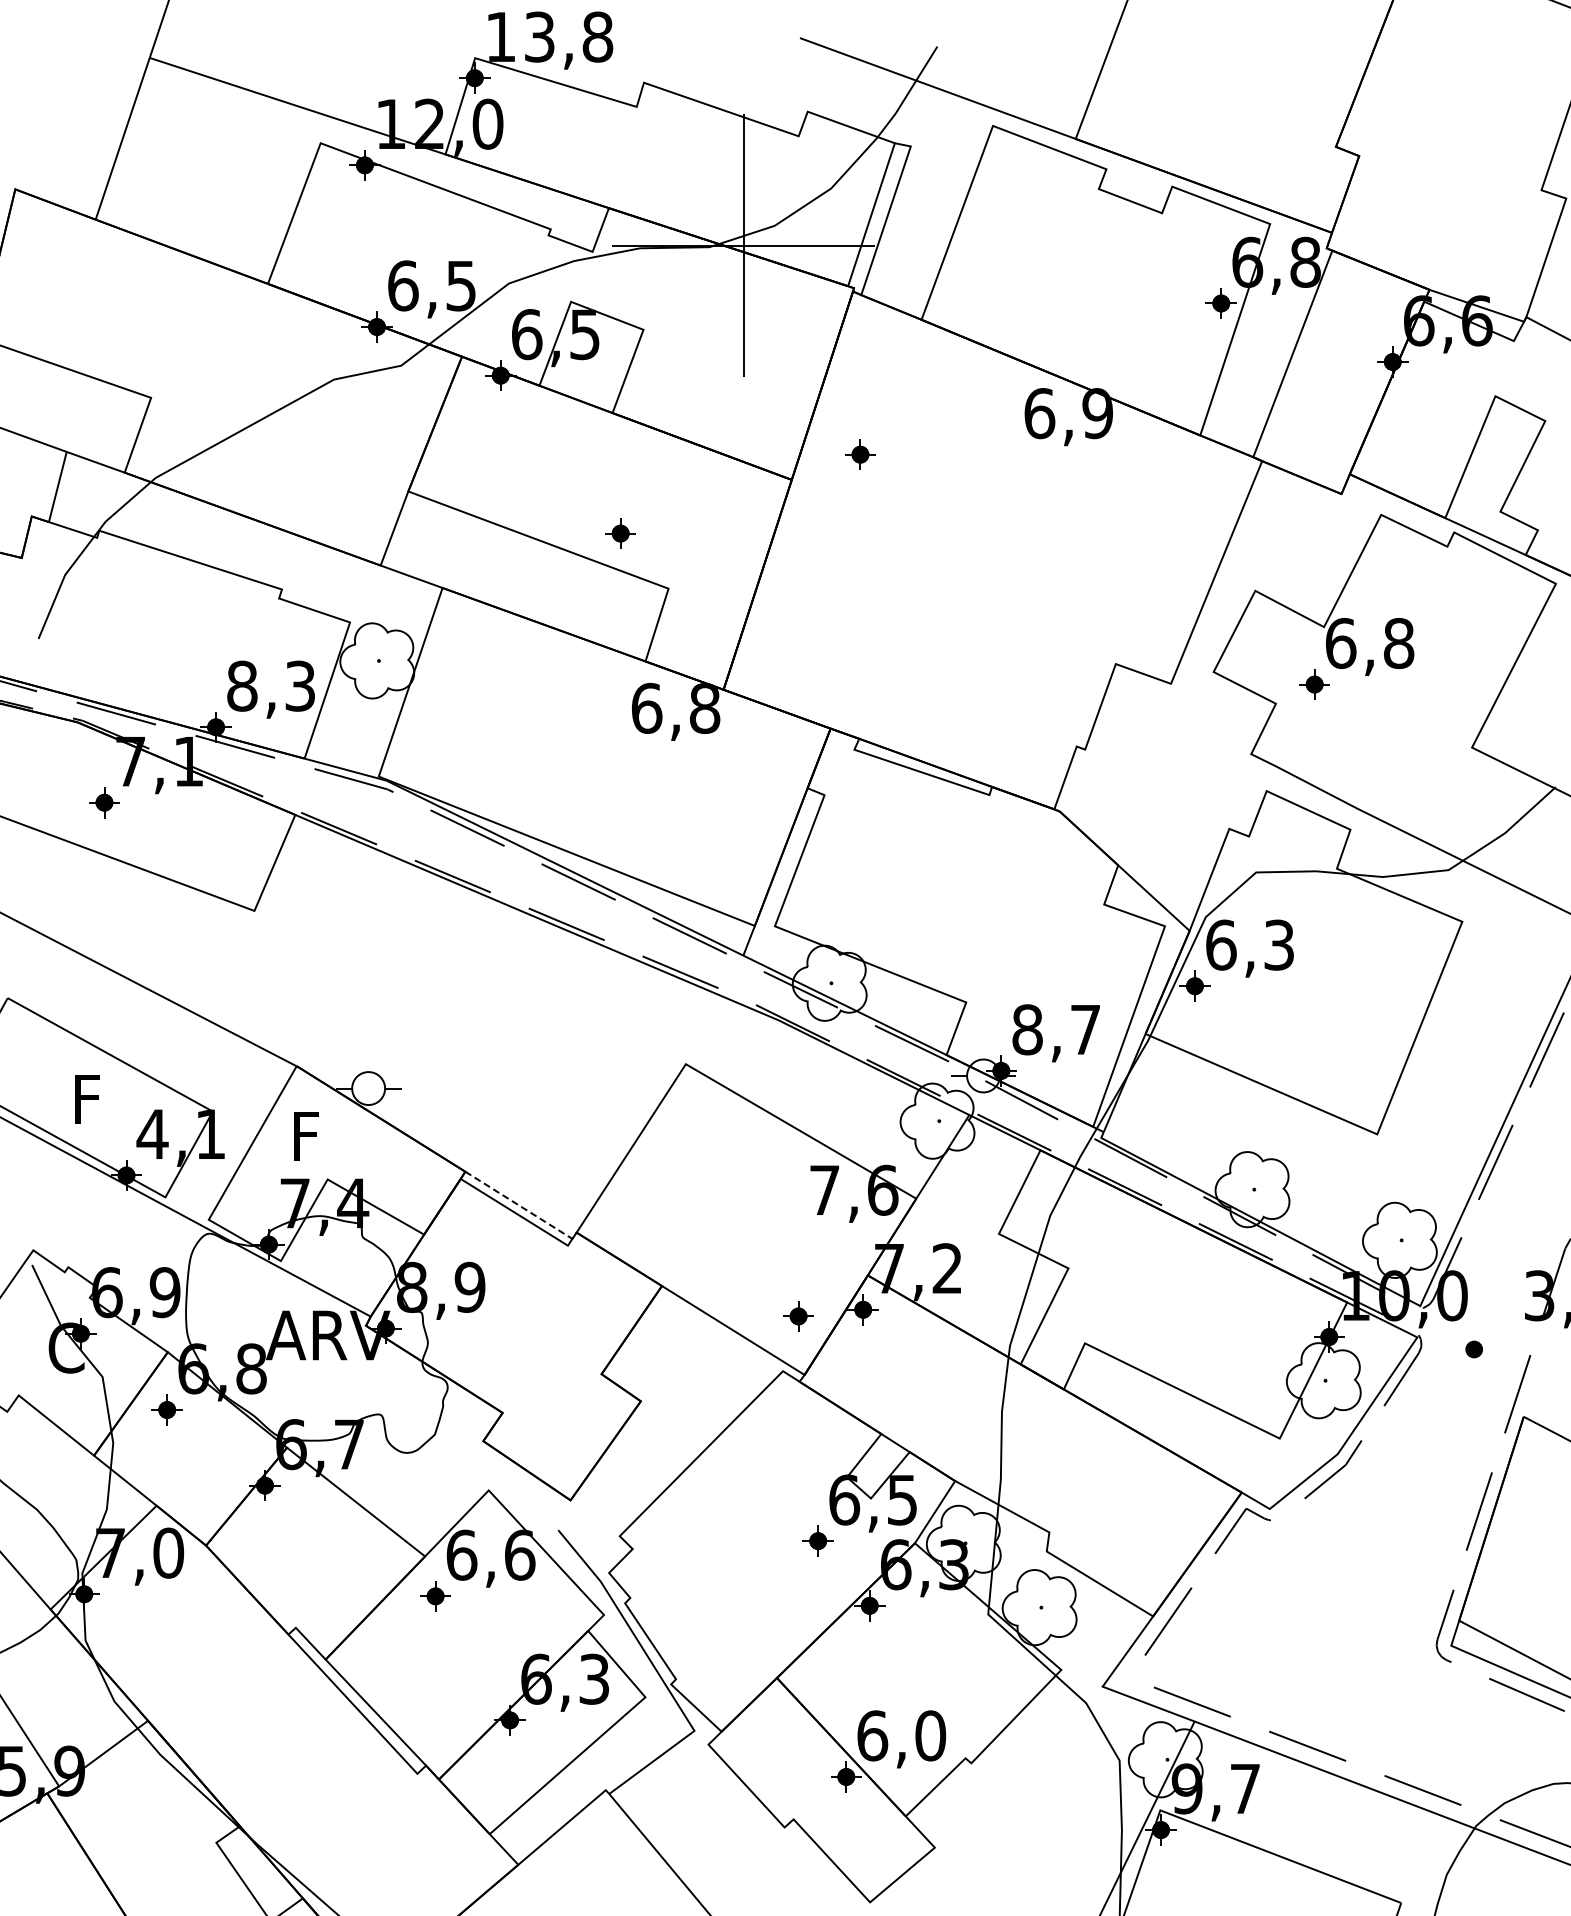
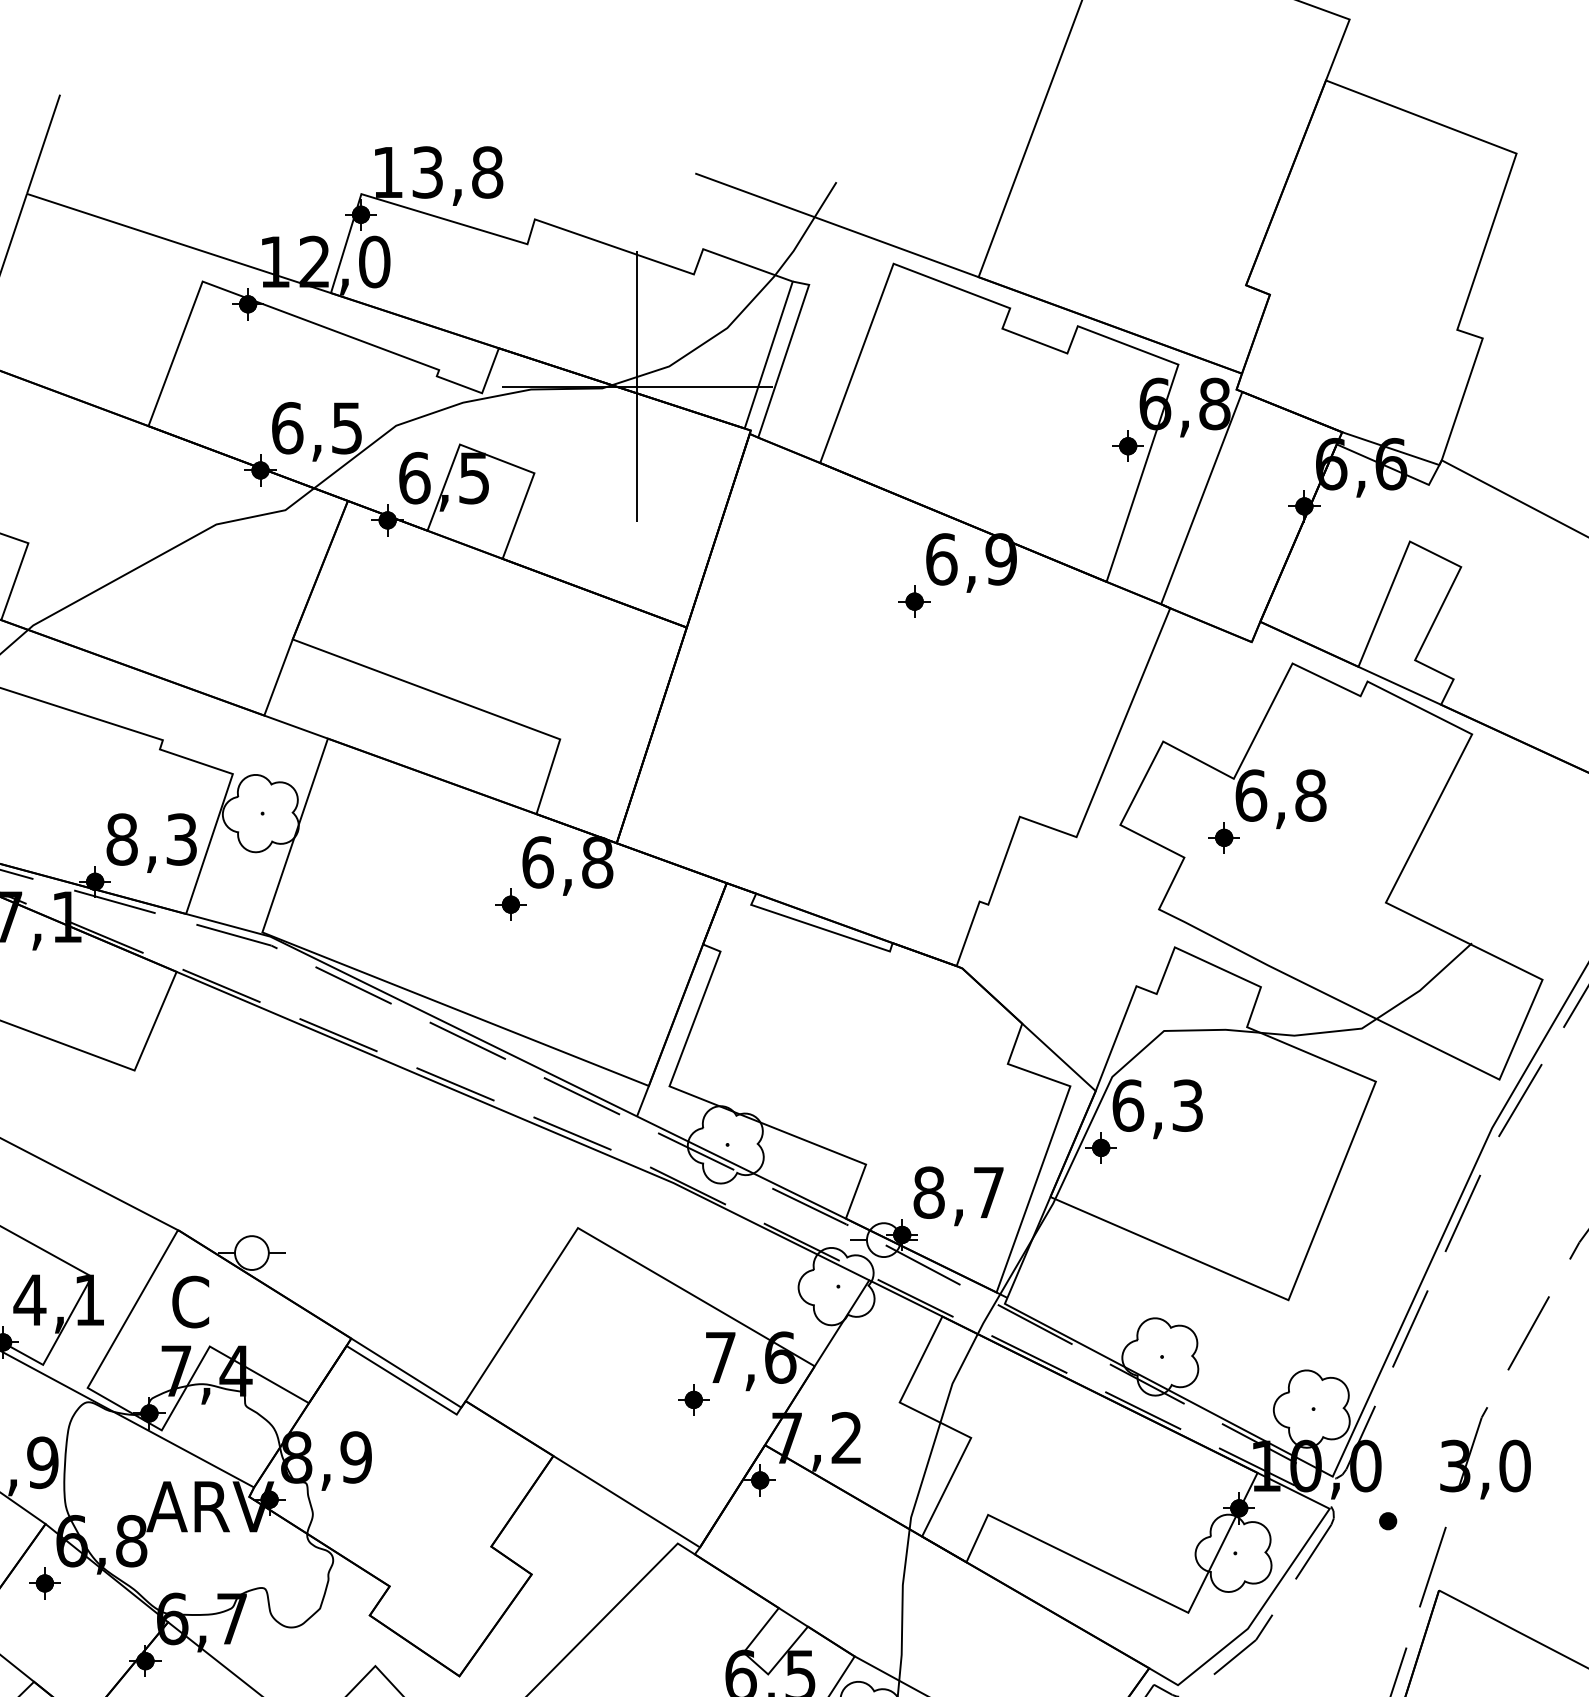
part: (860, 454) -> (914, 601), moved
part: (620, 533) -> (510, 904), moved
text: (308, 1135) -> (190, 1301), F -> C
line: (522, 1207) -> (410, 1375), dashed -> solid
part: (798, 1316) -> (693, 1399), moved

